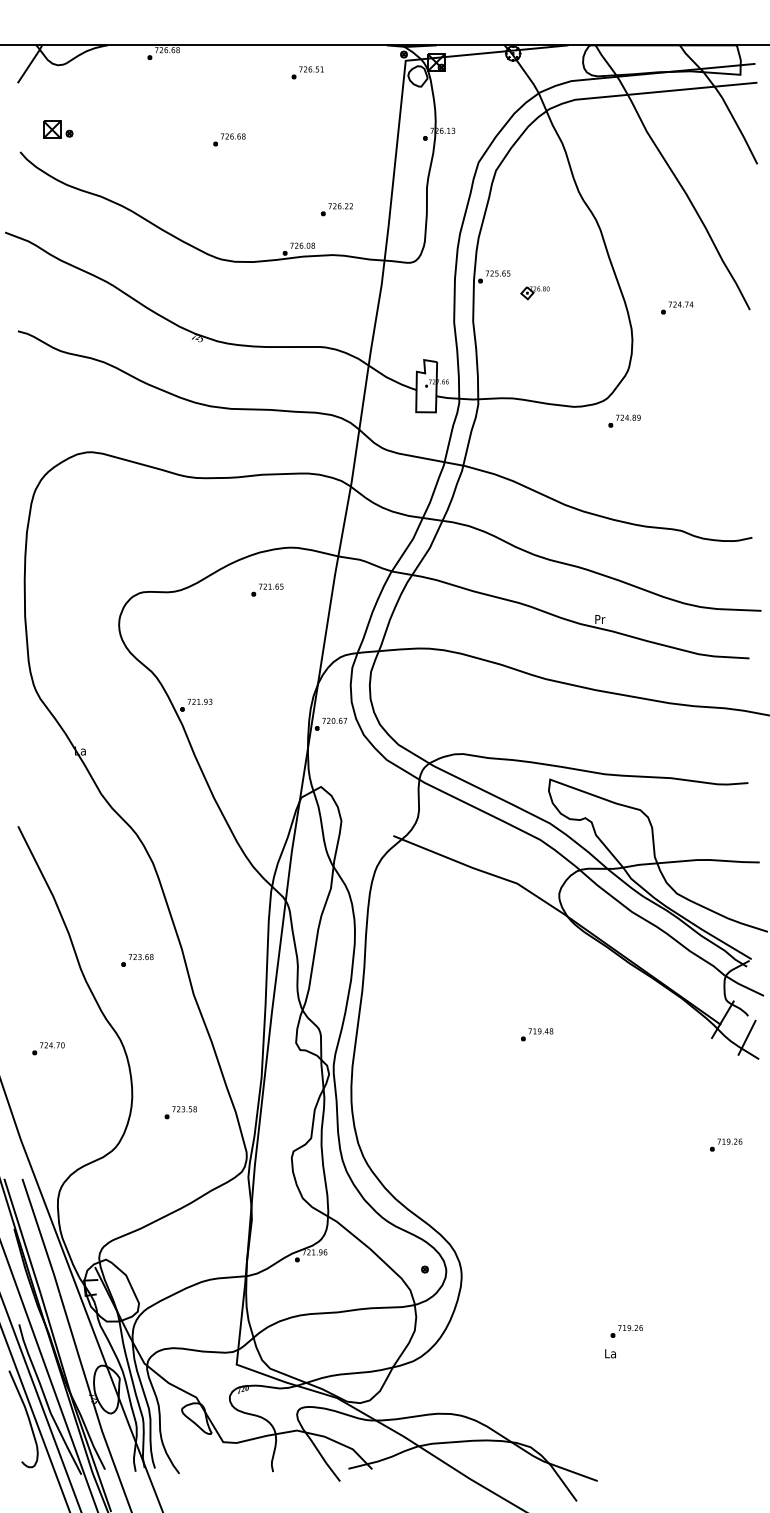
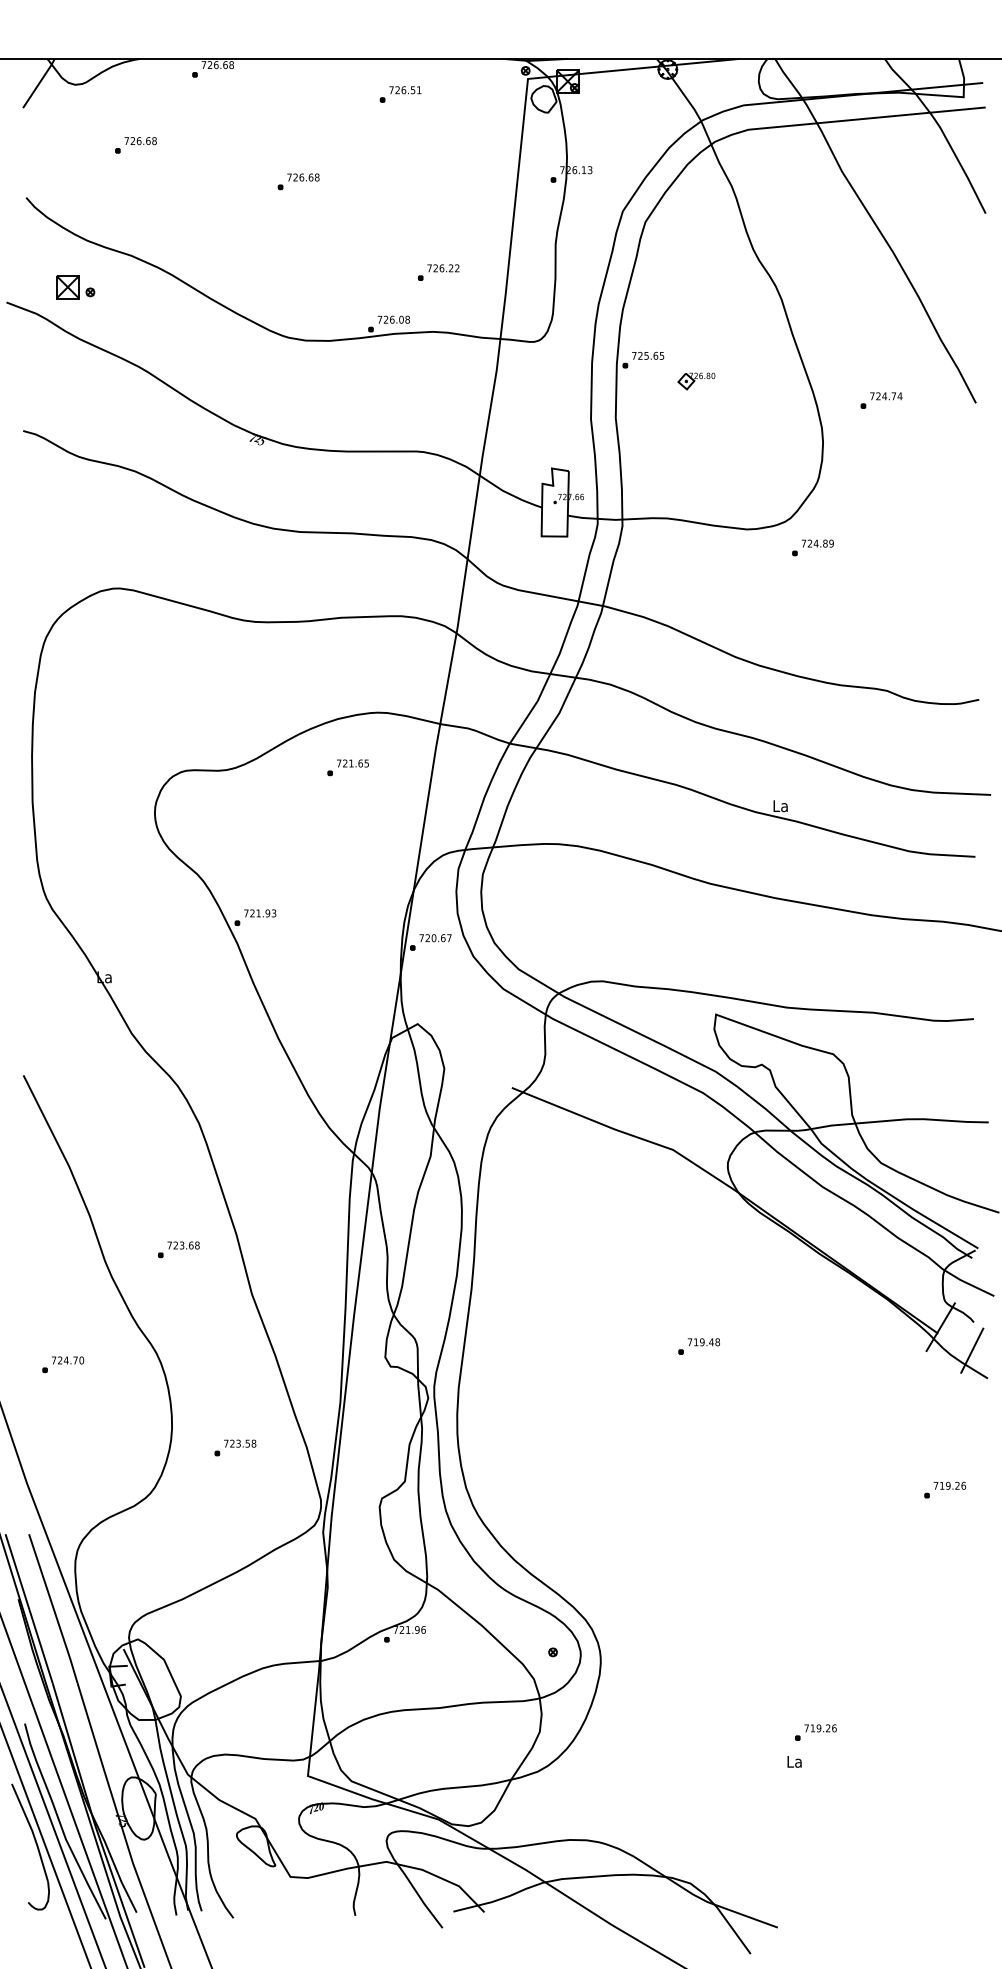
part: (104, 111) -> (135, 144), added
part: (58, 129) -> (76, 286), moved
text: (599, 619) -> (780, 806), Pr -> La

